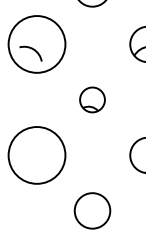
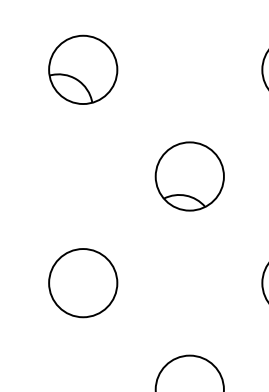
circle: (36, 44) -> (82, 69), size x0.62
part: (92, 99) -> (189, 175), size x1.43
circle: (36, 155) -> (82, 283), size x0.62

